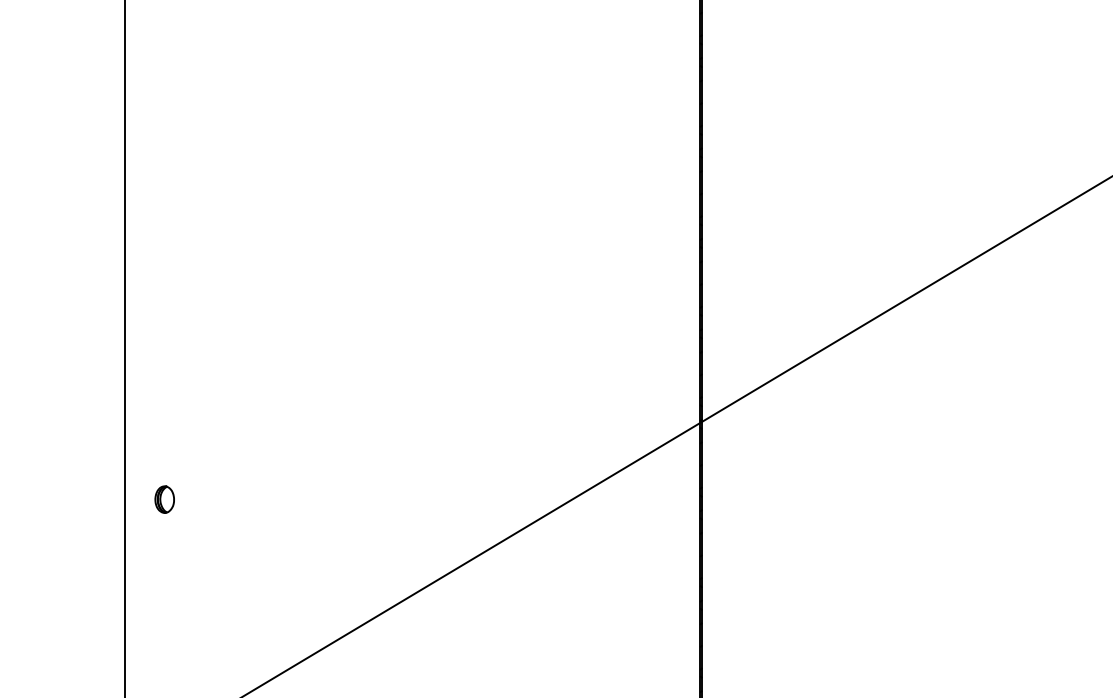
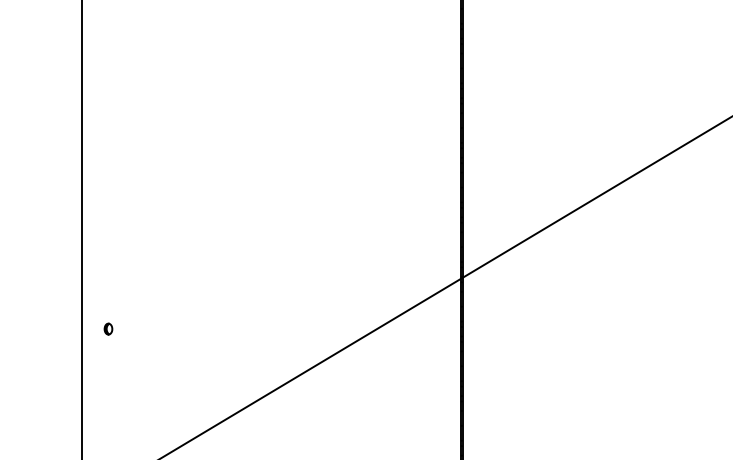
part: (164, 498) -> (108, 328), size x0.62

